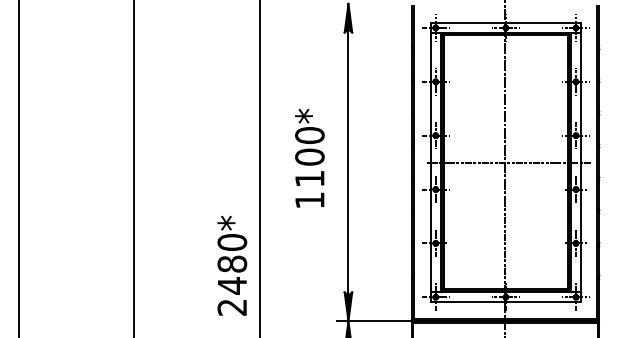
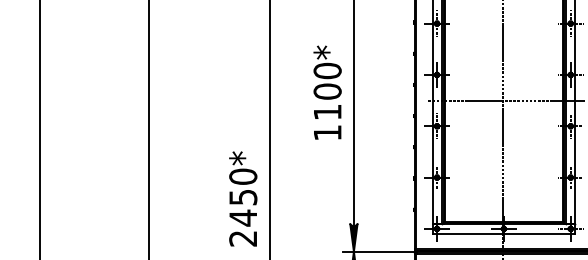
text: (309, 158) -> (327, 92), moved
text: (232, 263) -> (243, 196), 2480* -> 2450*

